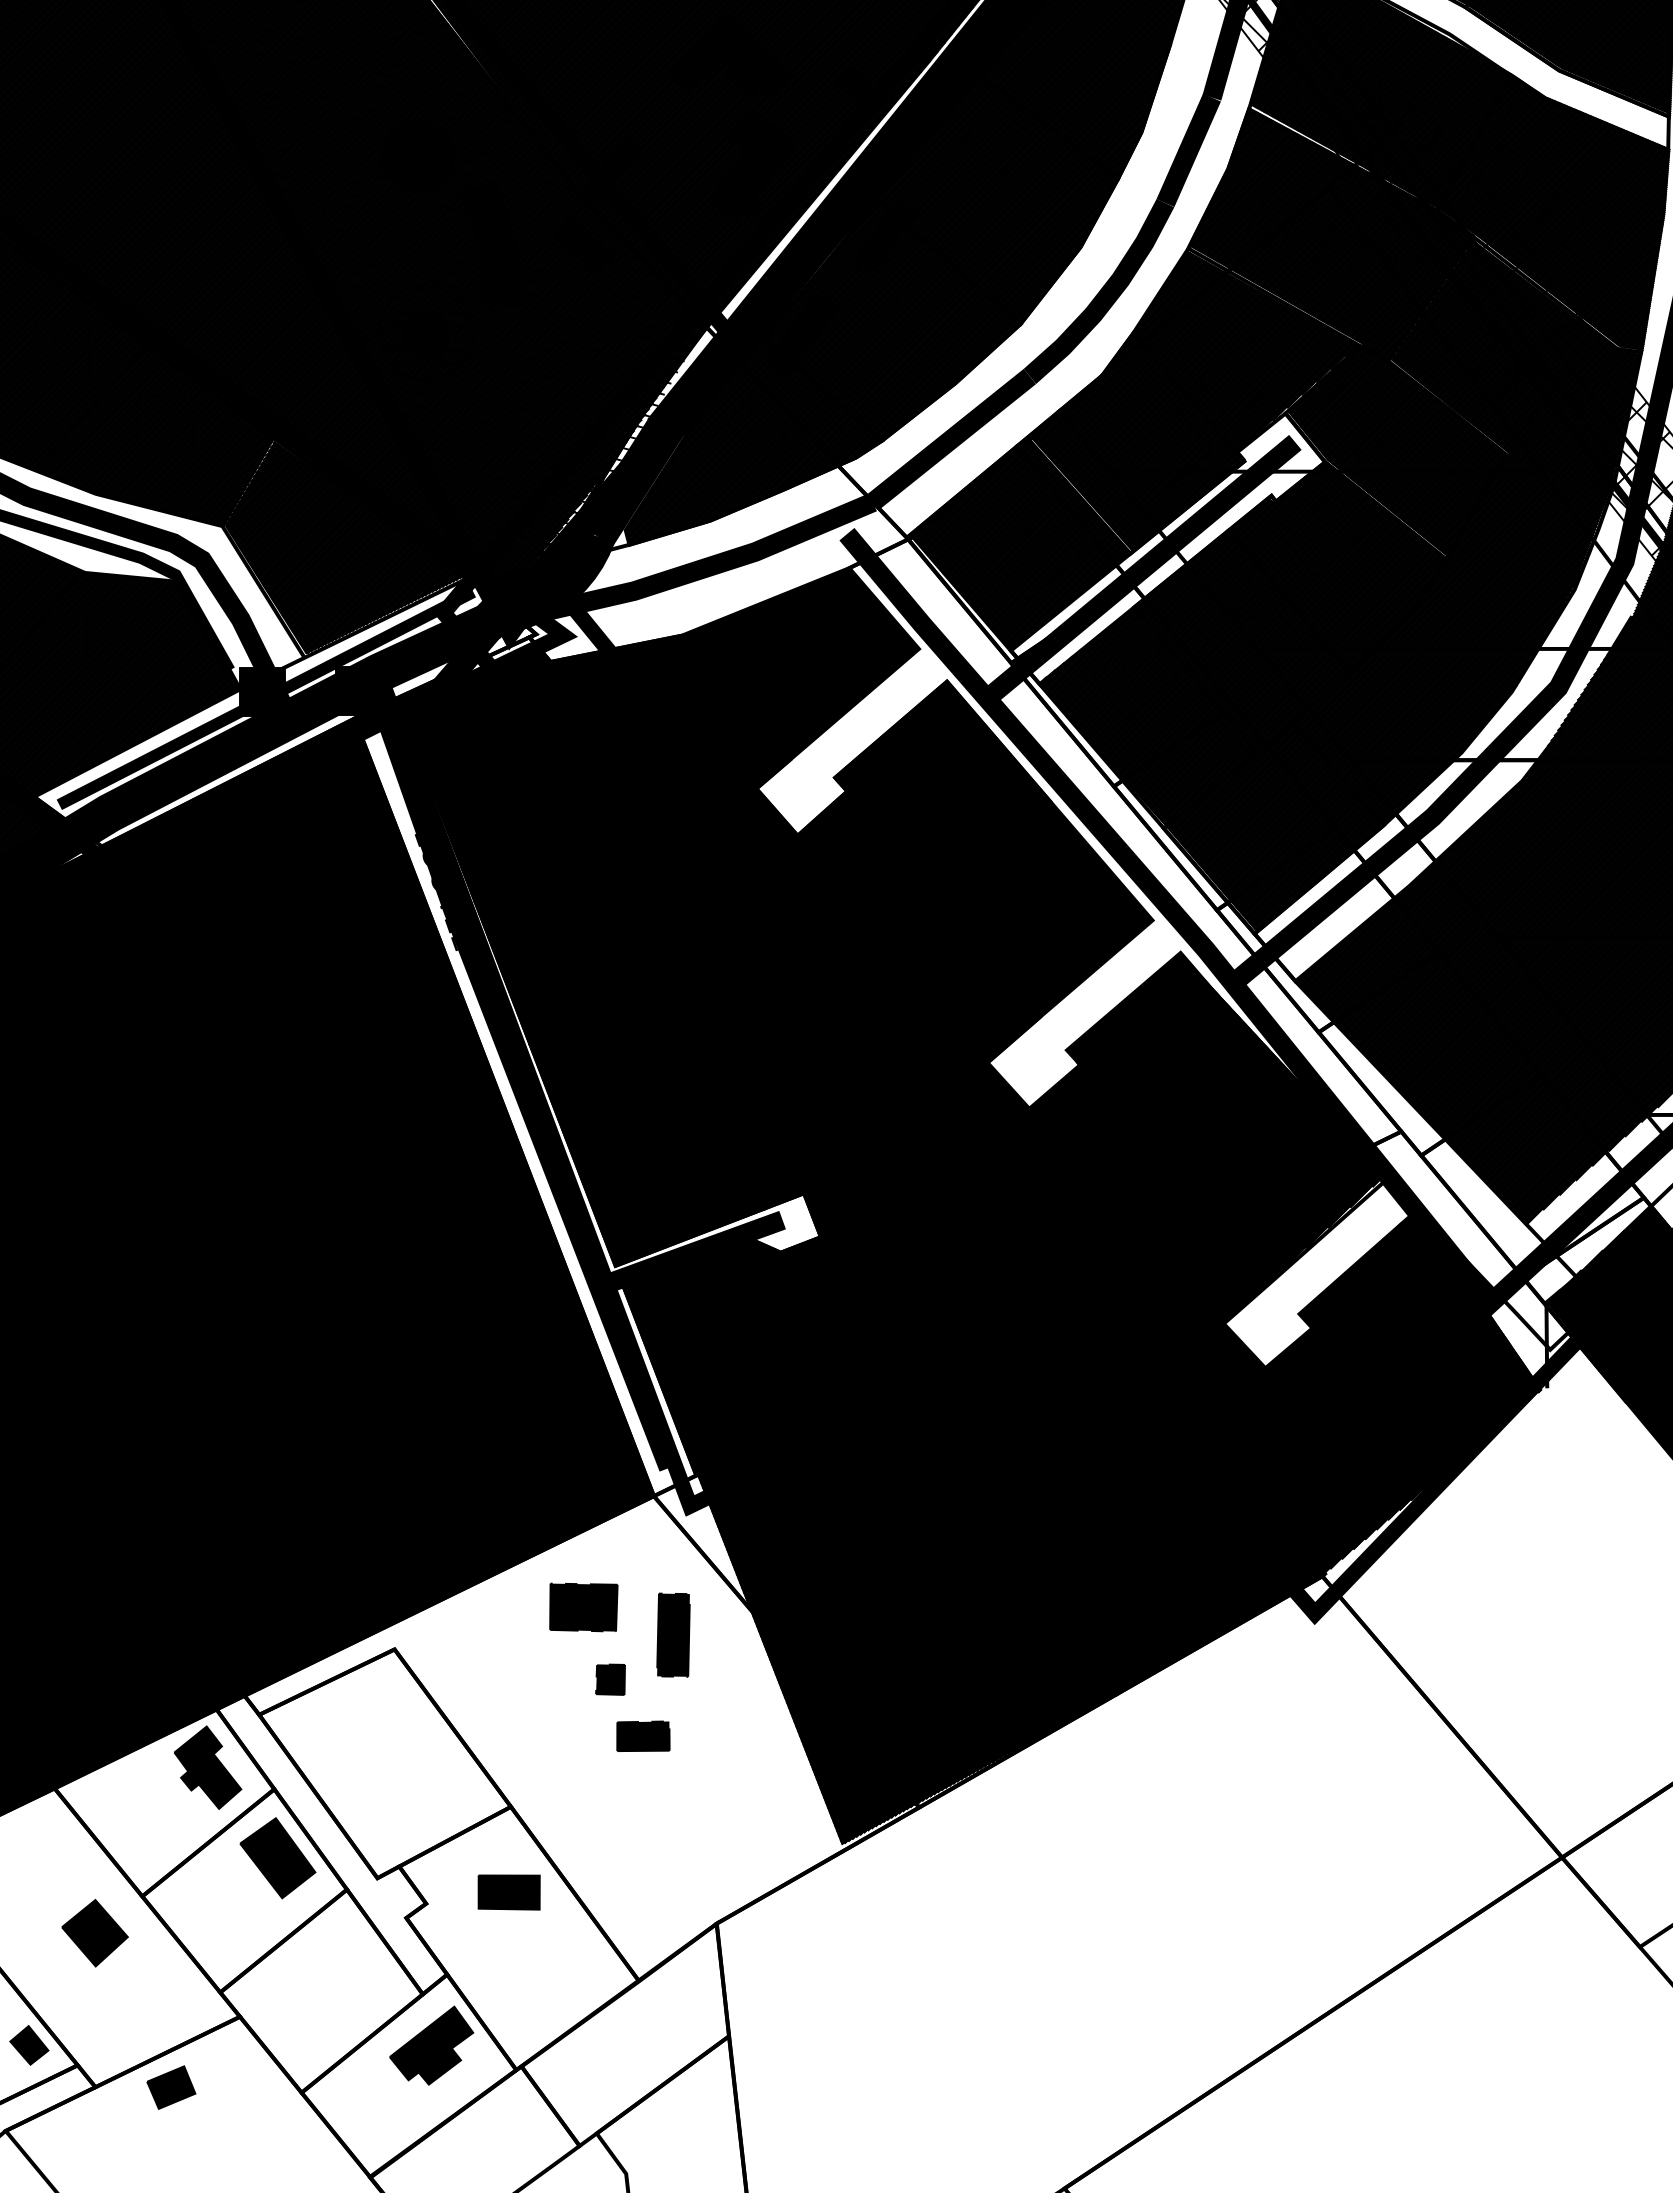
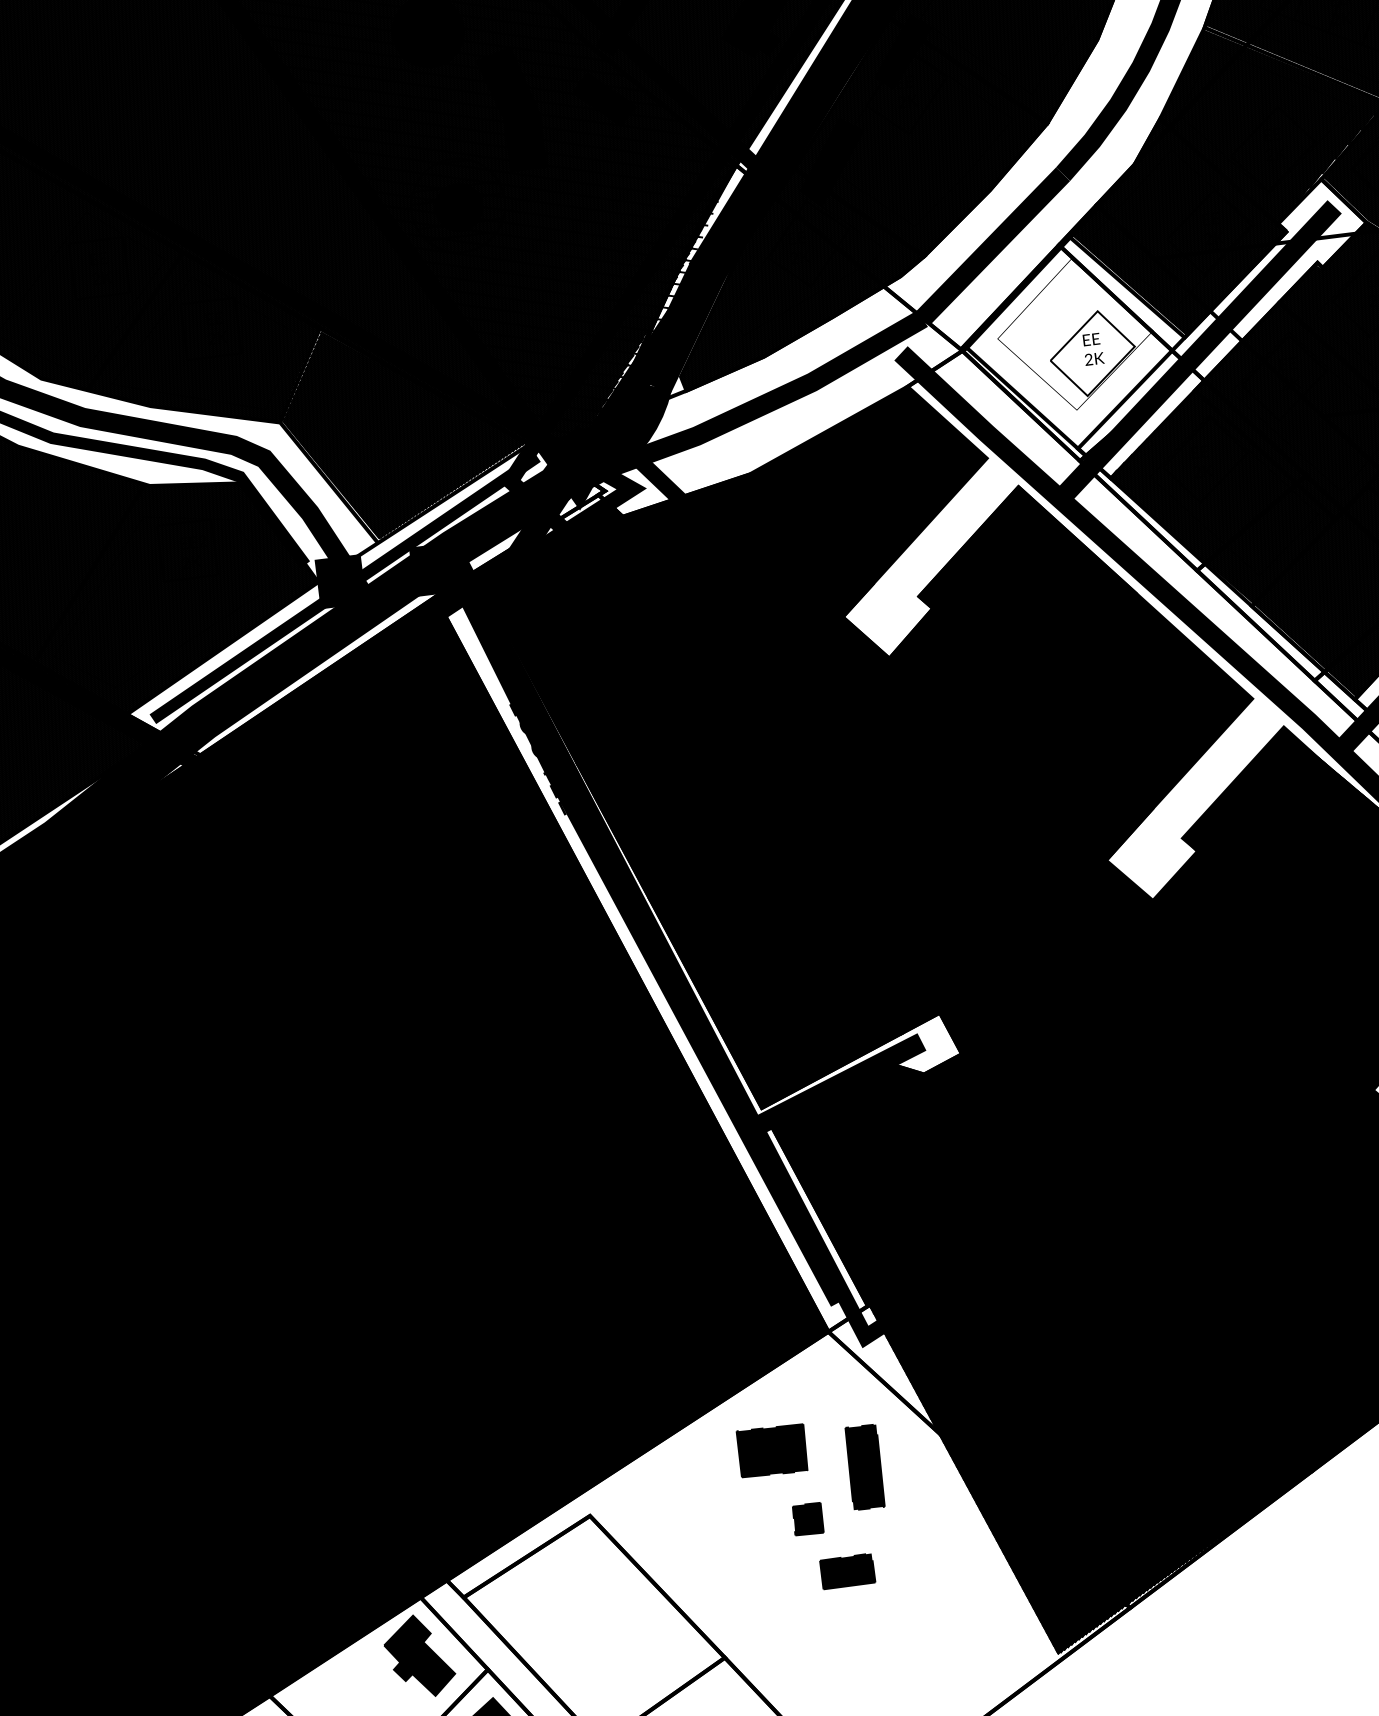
hatch: (1022, 544) -> (1076, 341), removed

